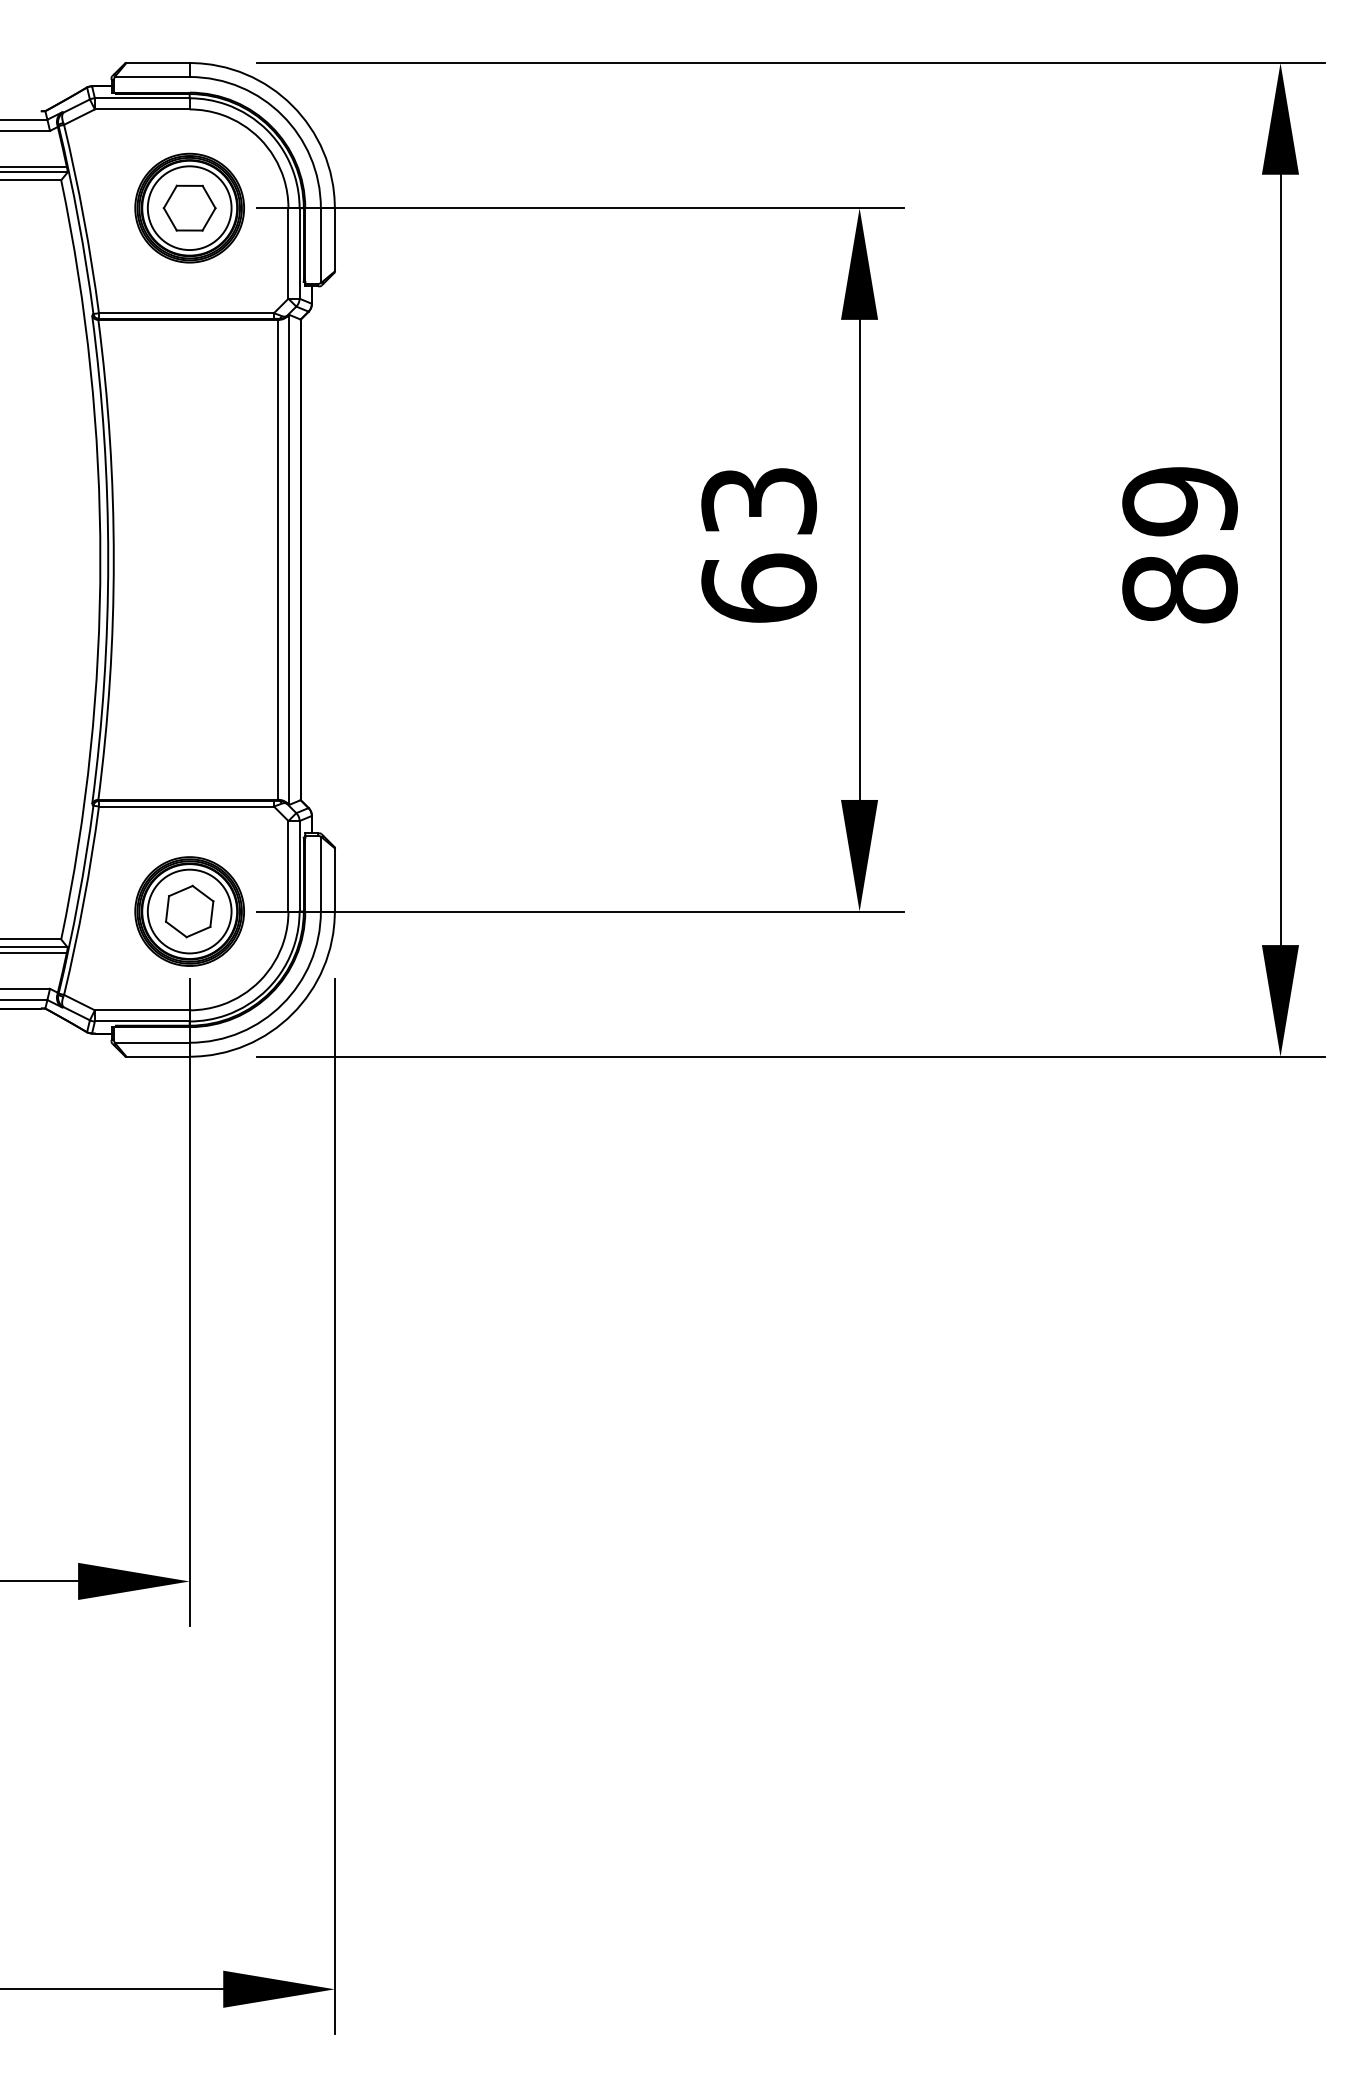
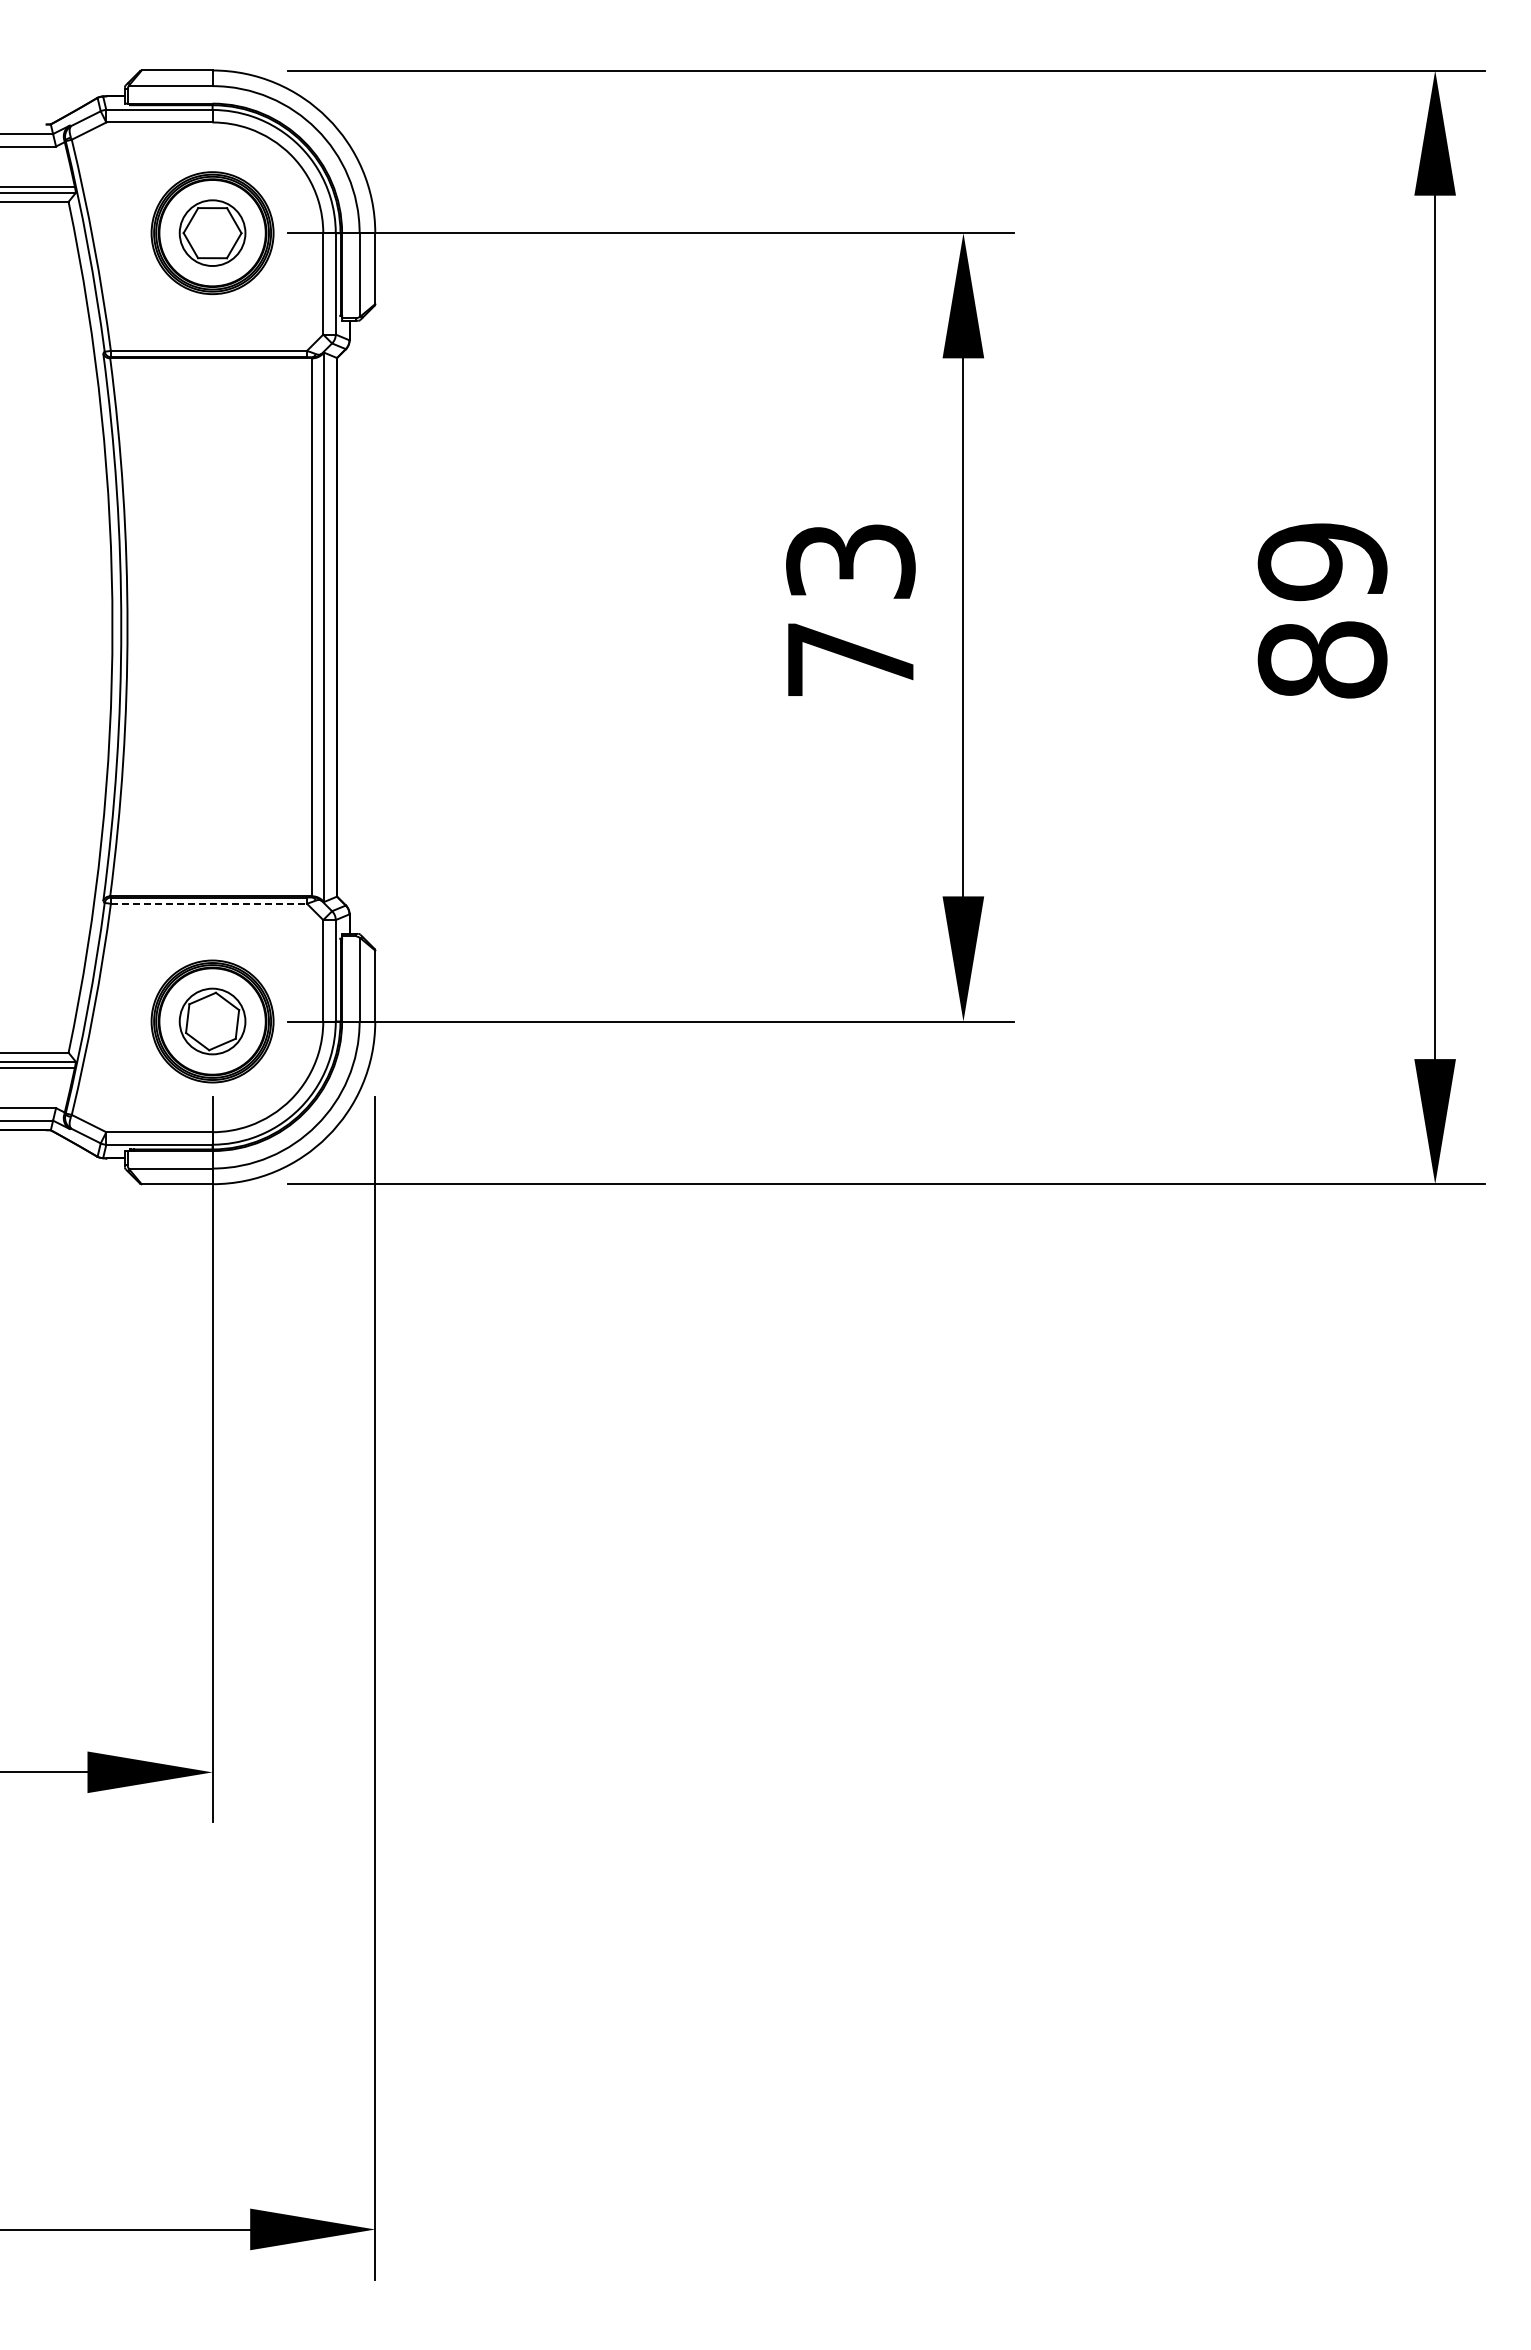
circle: (189, 208) -> (212, 233), size x0.7
text: (758, 587) -> (850, 658), 63 -> 73
line: (186, 806) -> (209, 903), solid -> dashed
circle: (189, 911) -> (212, 1021), size x0.7

